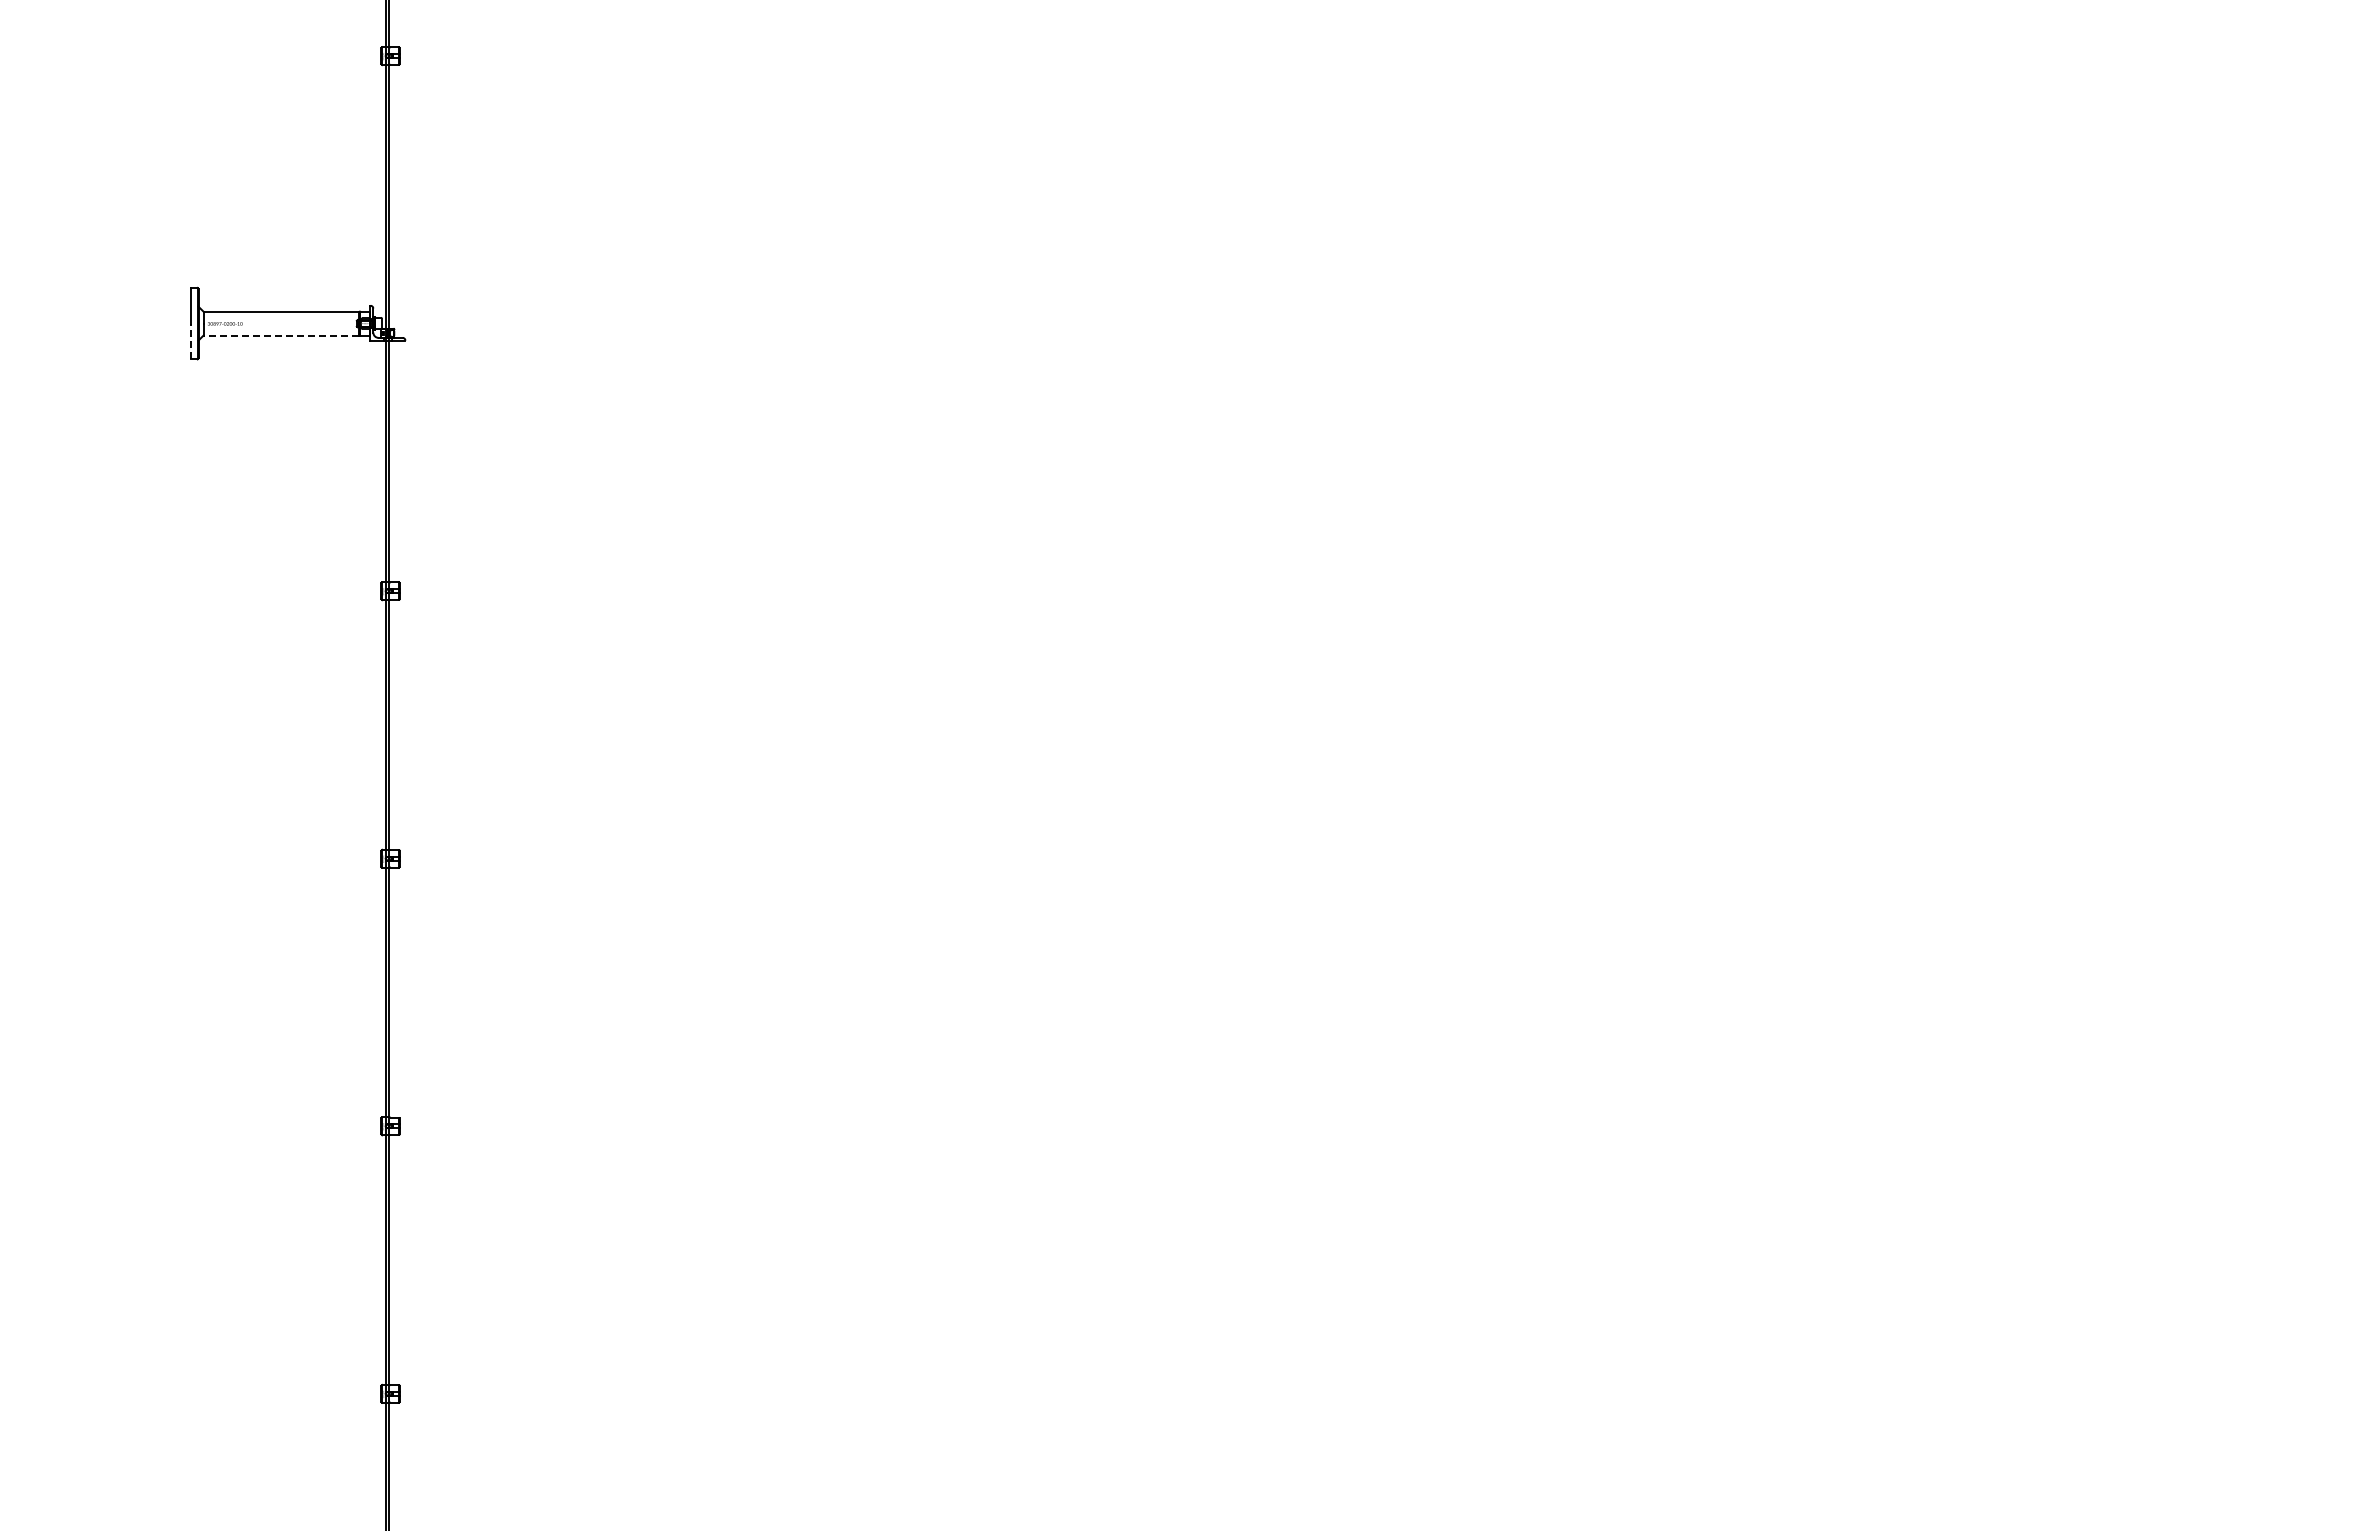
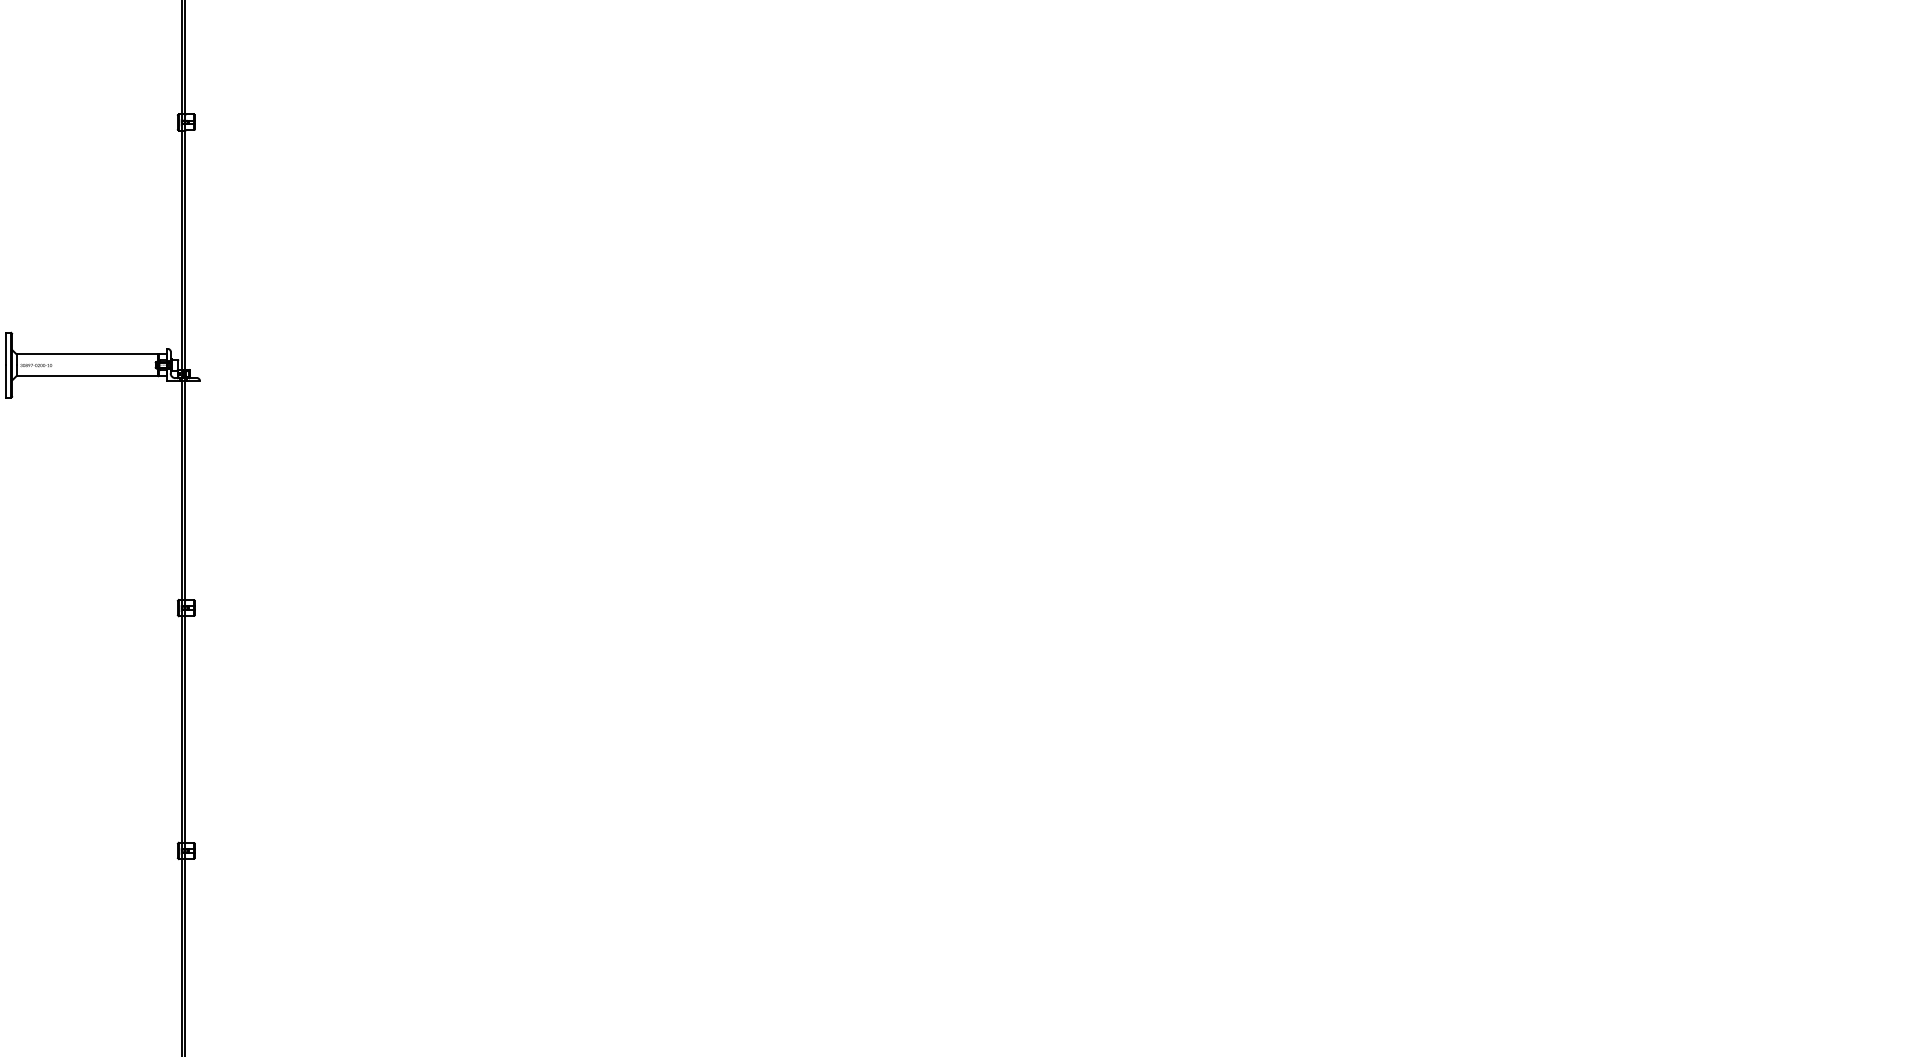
line: (281, 335) -> (87, 376), dashed -> solid
line: (191, 341) -> (5, 381), dashed -> solid

